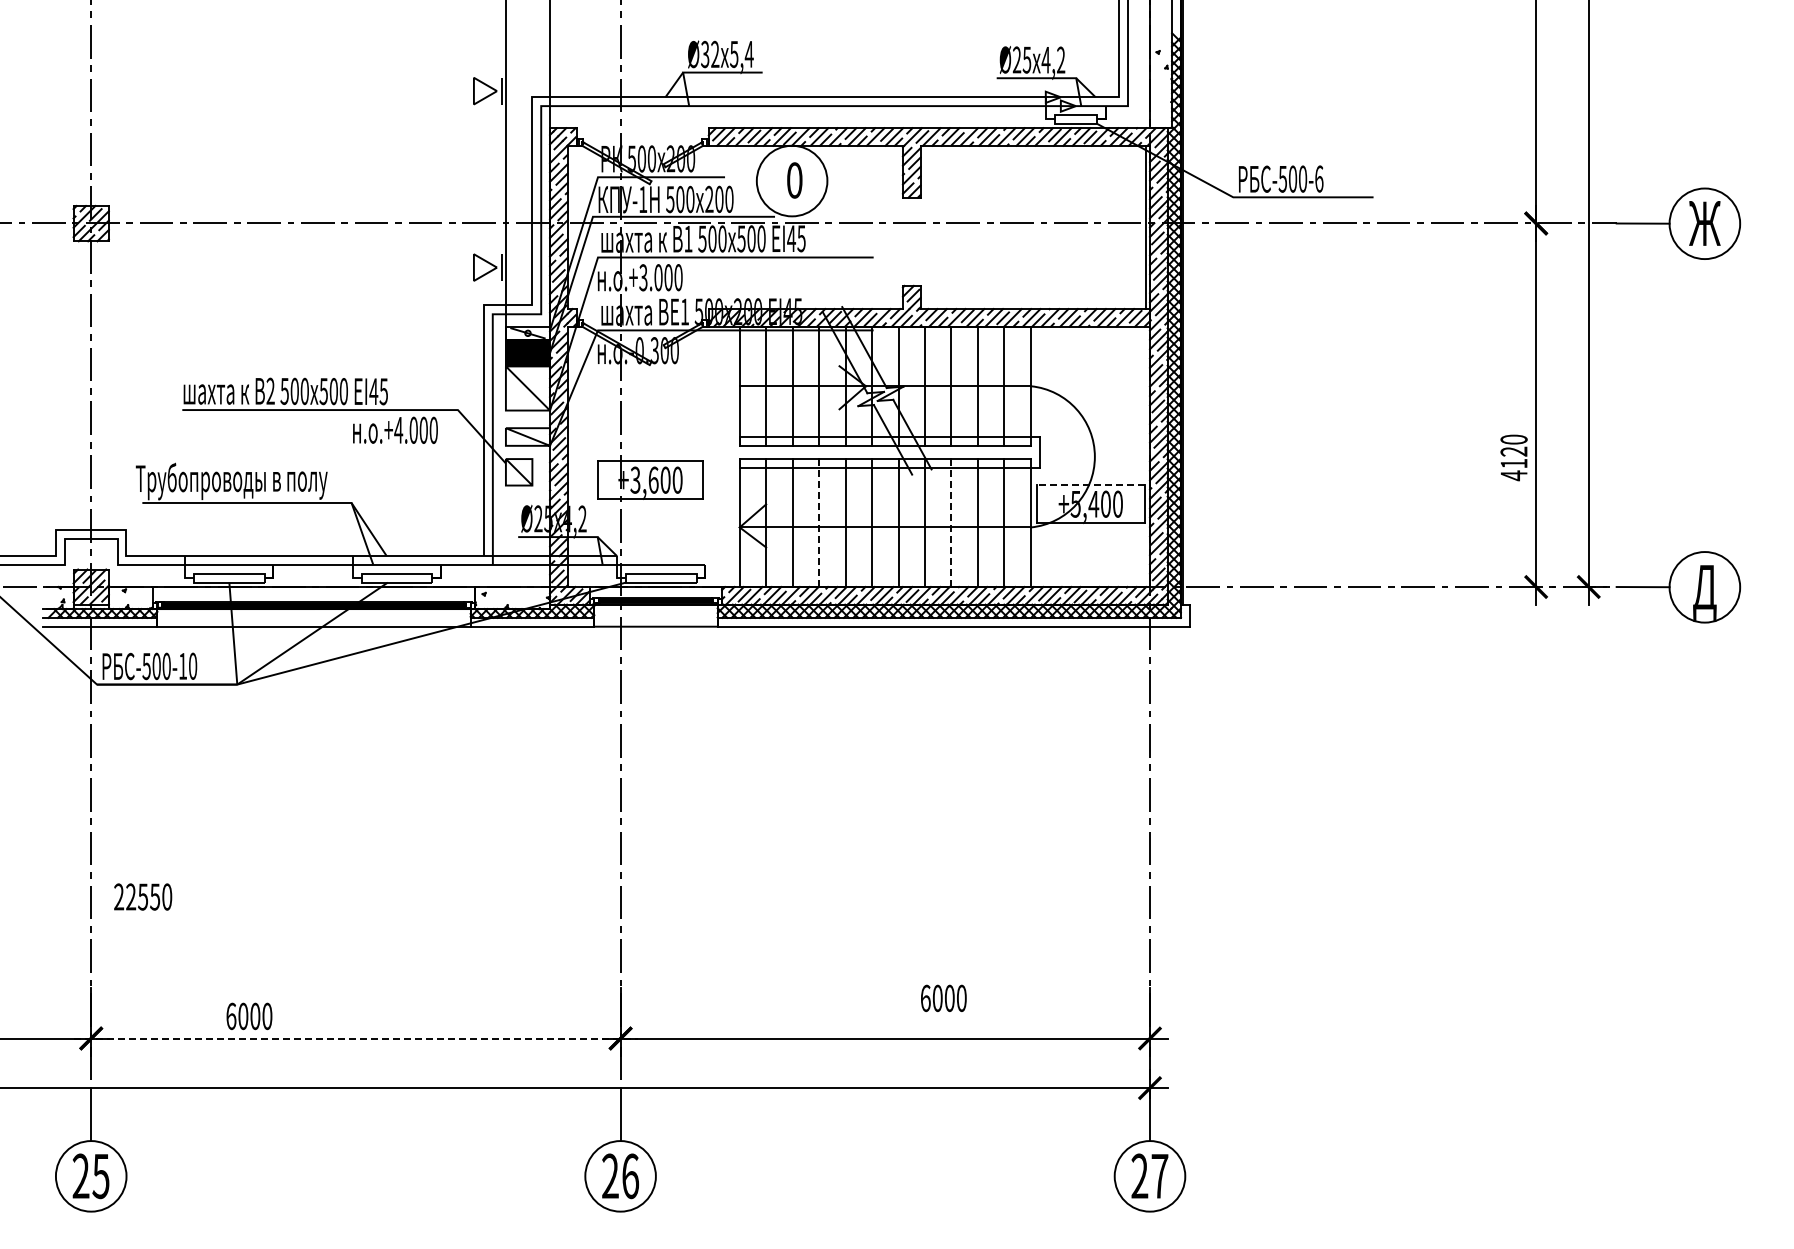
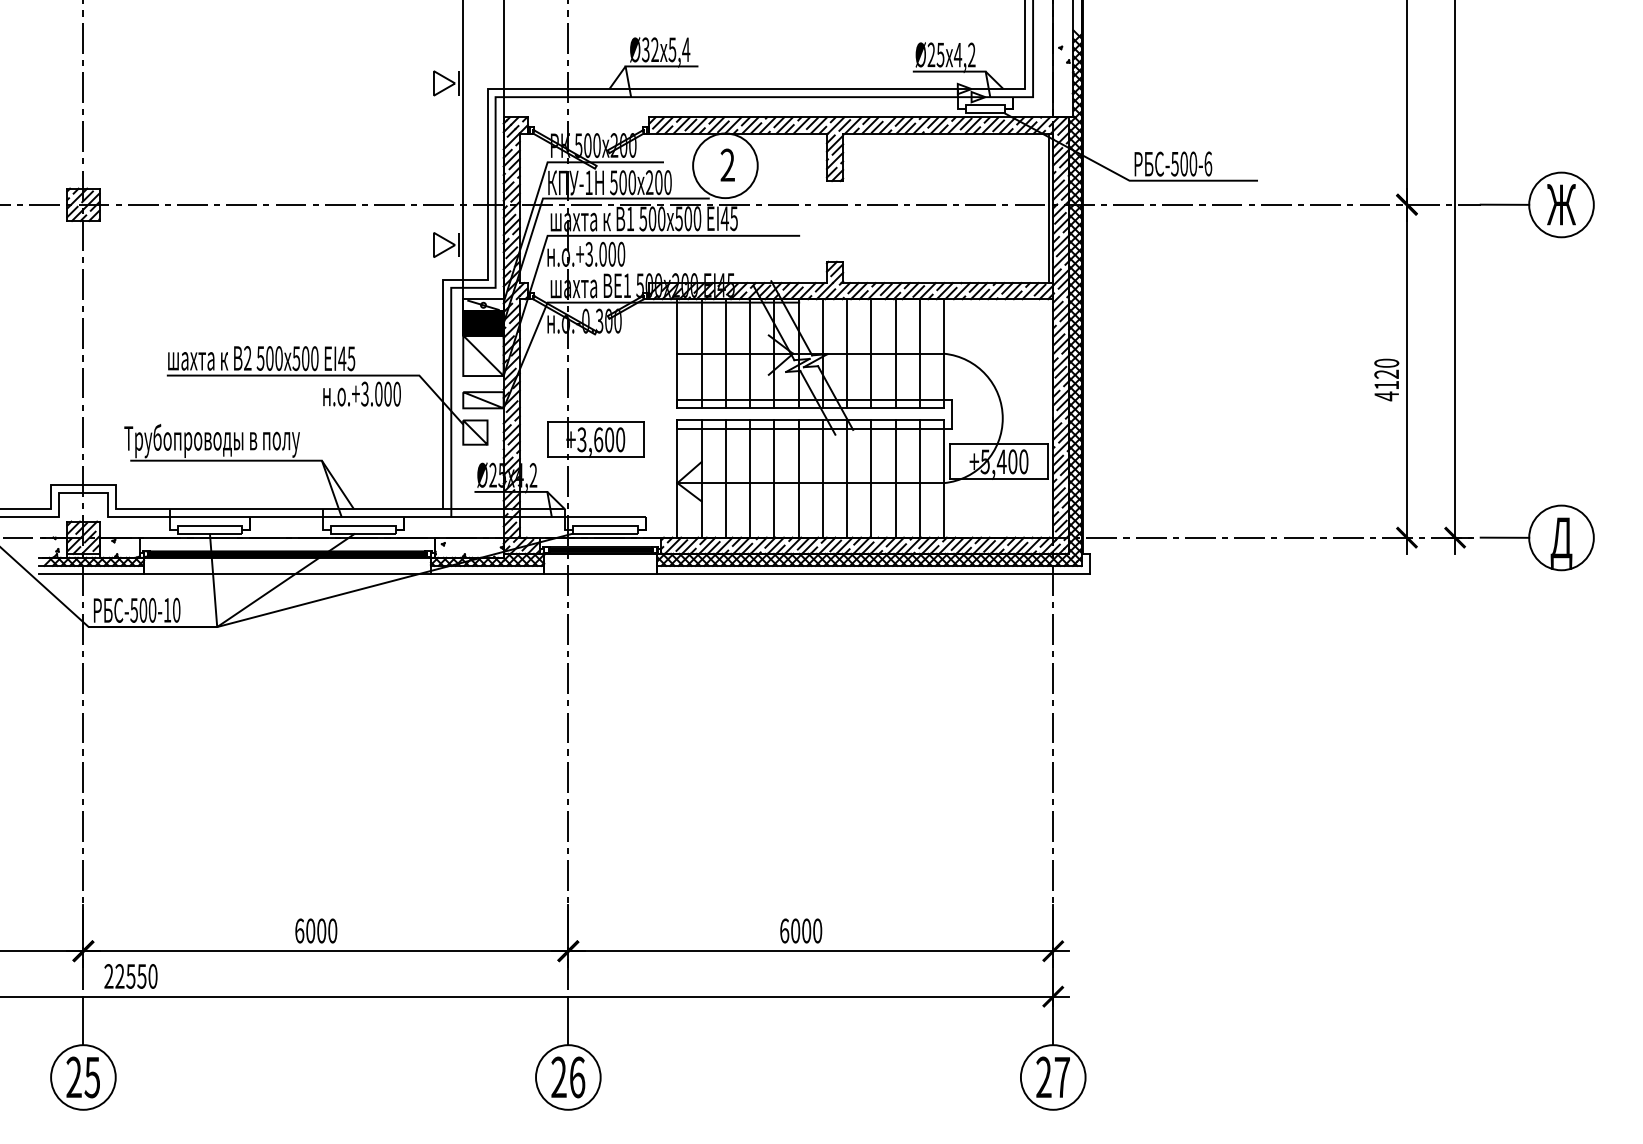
text: (794, 180) -> (727, 165), 0 -> 2
text: (398, 429) -> (364, 393), .+4.000 -> .+3.000
text: (1513, 457) -> (1386, 379), moved
line: (1090, 485) -> (998, 444), dashed -> solid
line: (819, 523) -> (750, 479), dashed -> solid
line: (951, 523) -> (871, 479), dashed -> solid
text: (143, 896) -> (131, 975), moved
text: (943, 997) -> (800, 930), moved
text: (249, 1016) -> (316, 931), moved
line: (356, 1038) -> (326, 951), dashed -> solid

